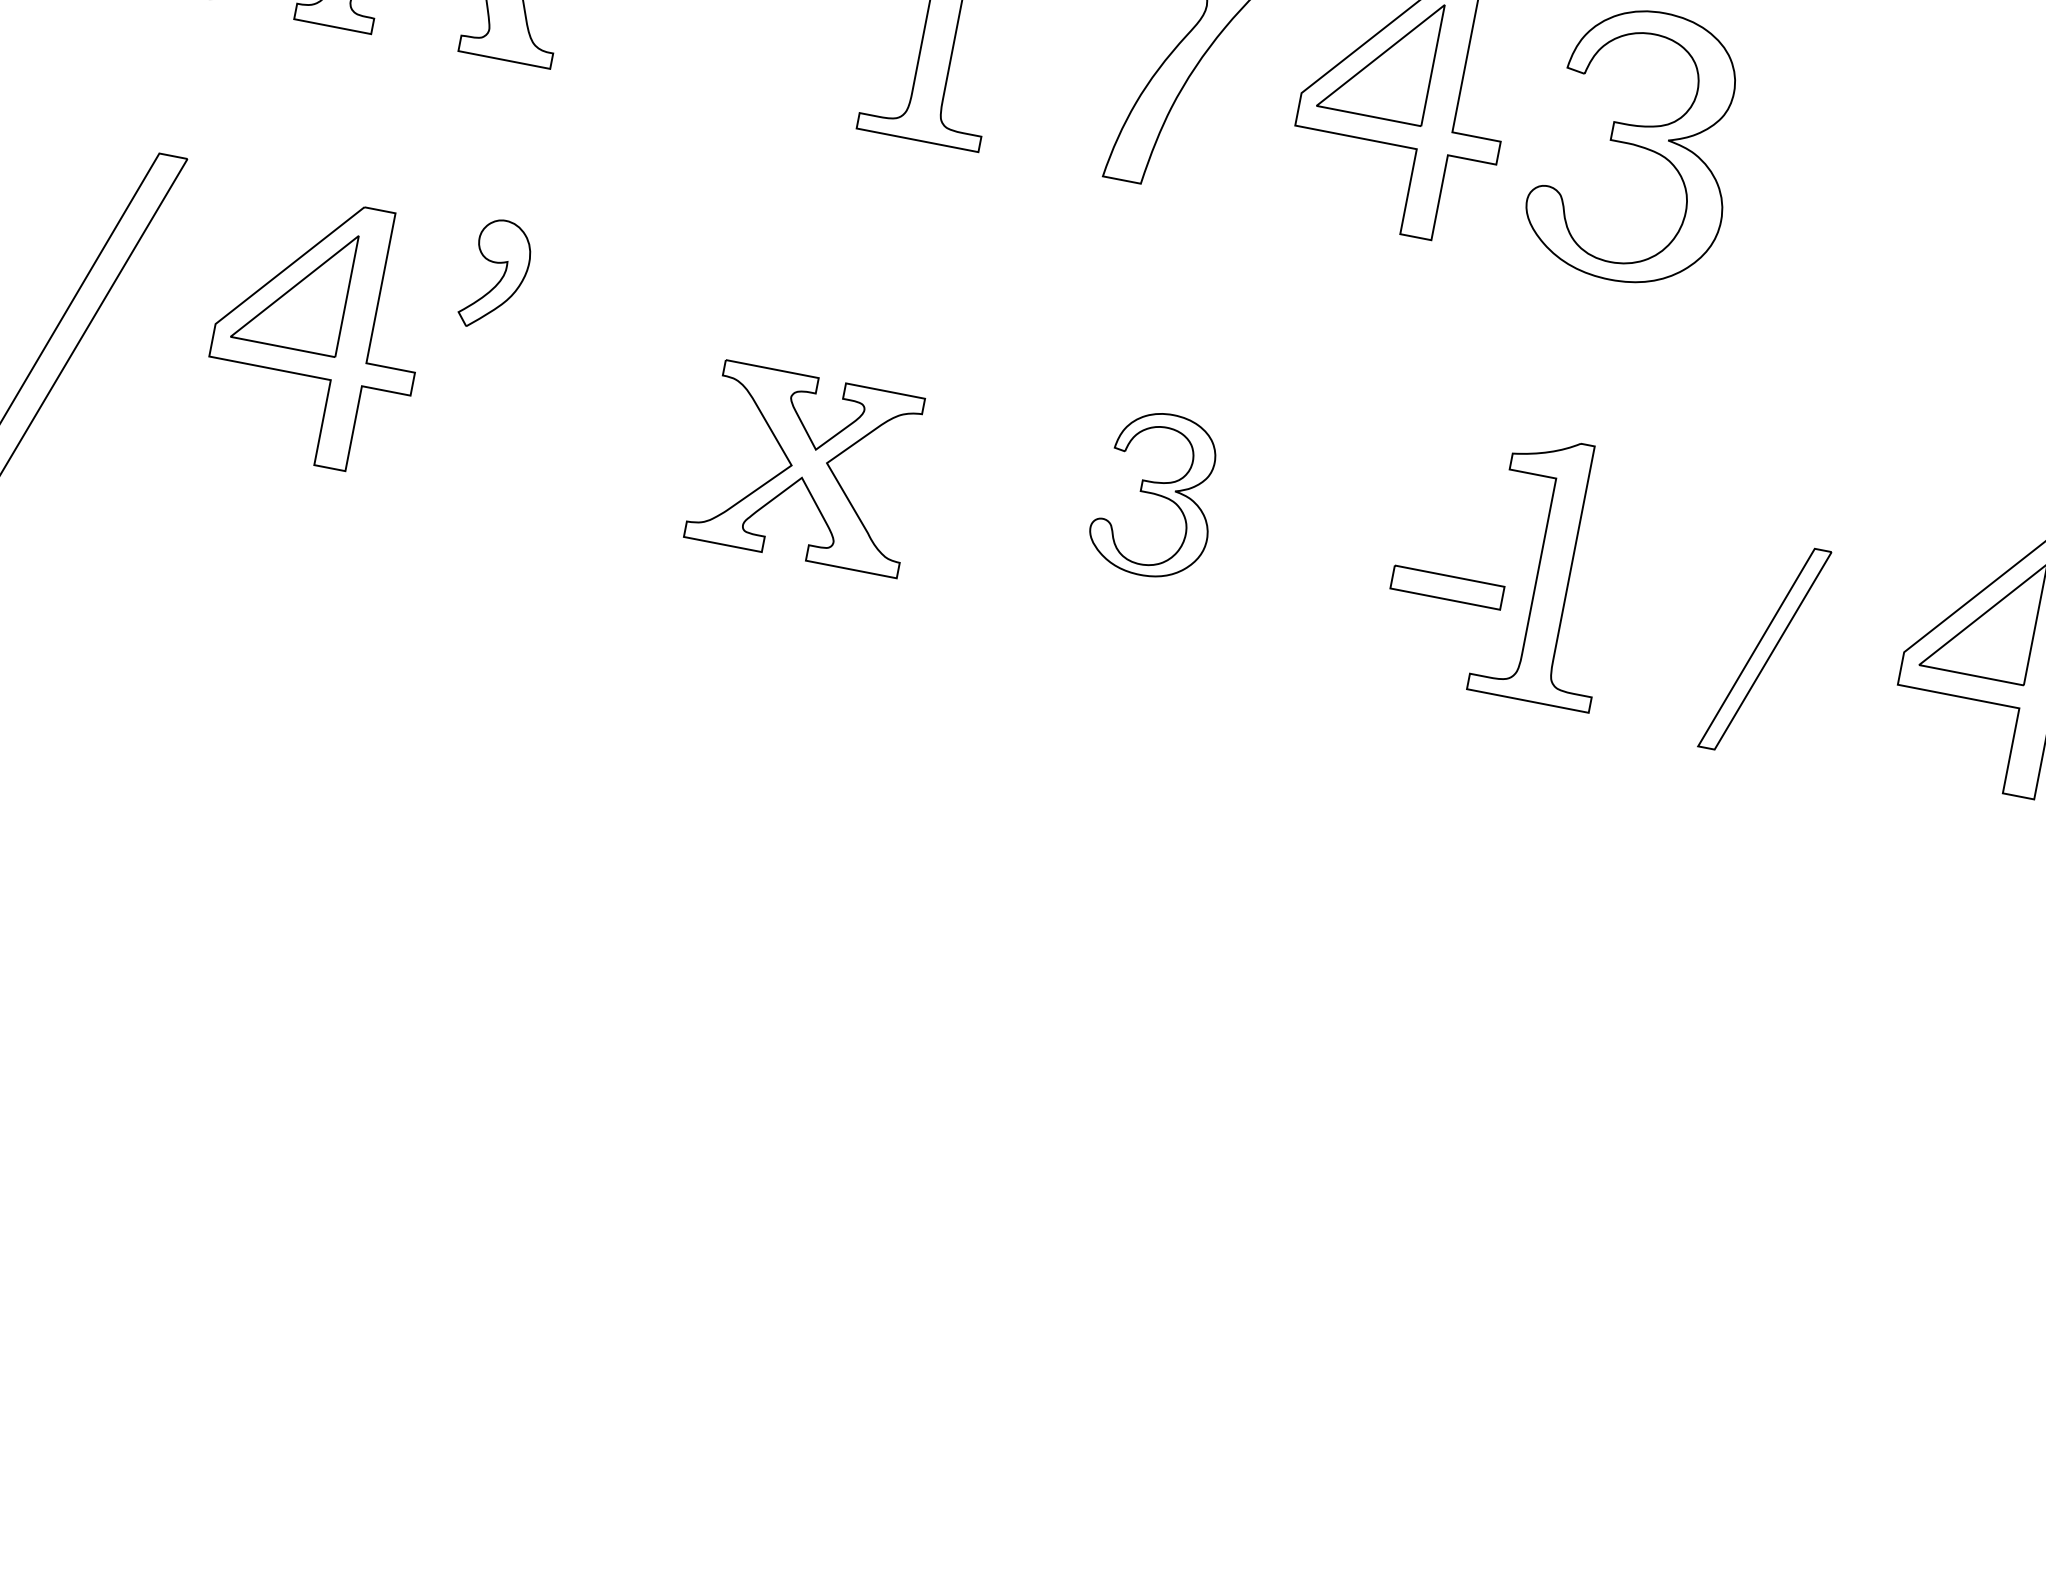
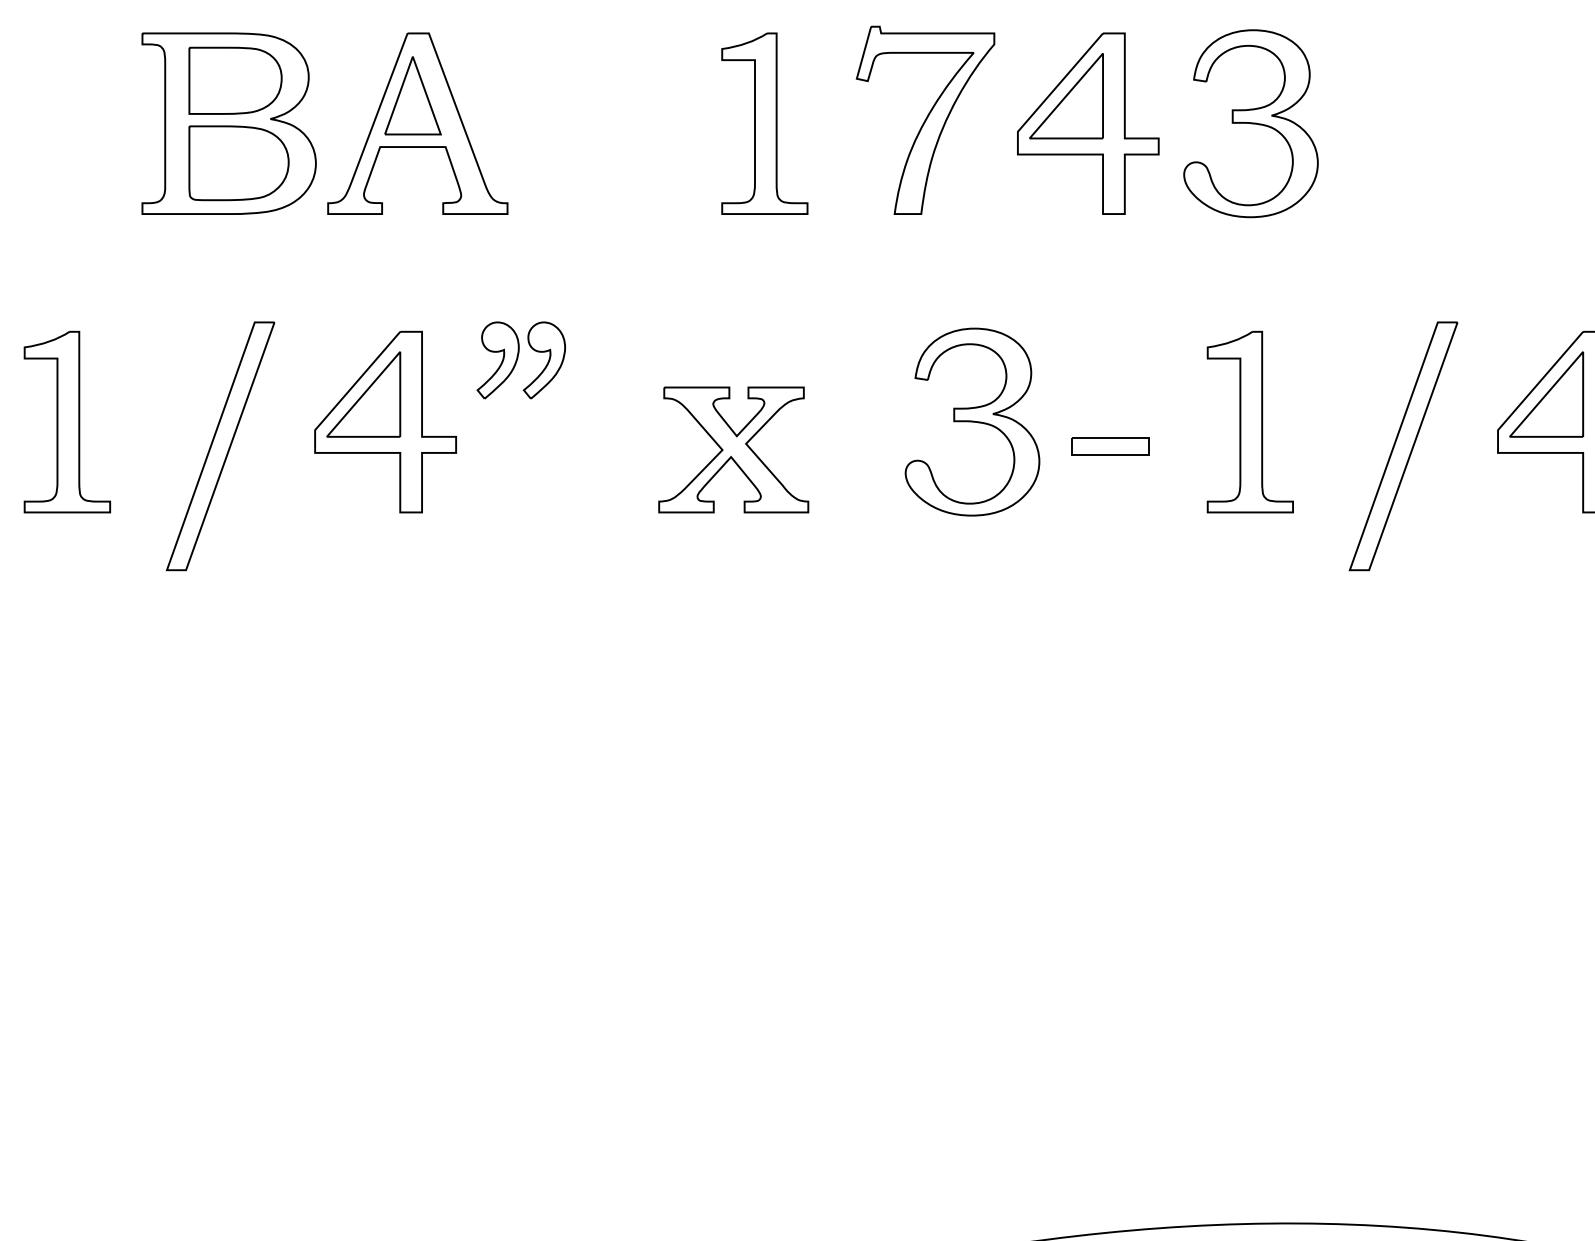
part: (560, 287) -> (543, 360), added
part: (1156, 494) -> (972, 421), size x1.67
part: (1447, 587) -> (1110, 446), moved
part: (1764, 649) -> (1403, 446), size x1.67

